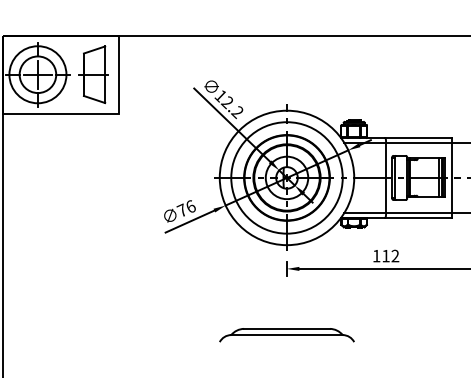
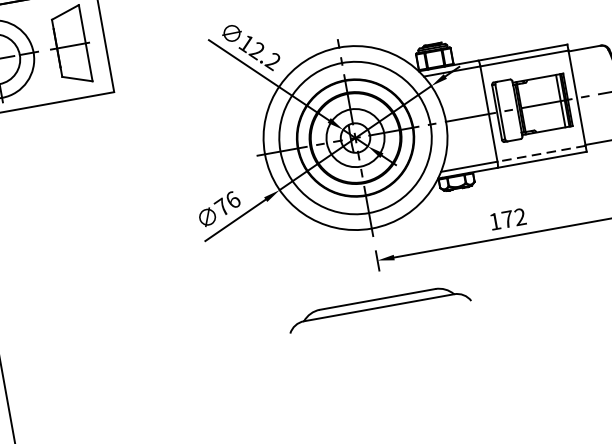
line: (418, 213) -> (541, 154), solid -> dashed
text: (385, 256) -> (507, 219), 112 -> 172
part: (286, 335) -> (378, 308), moved

